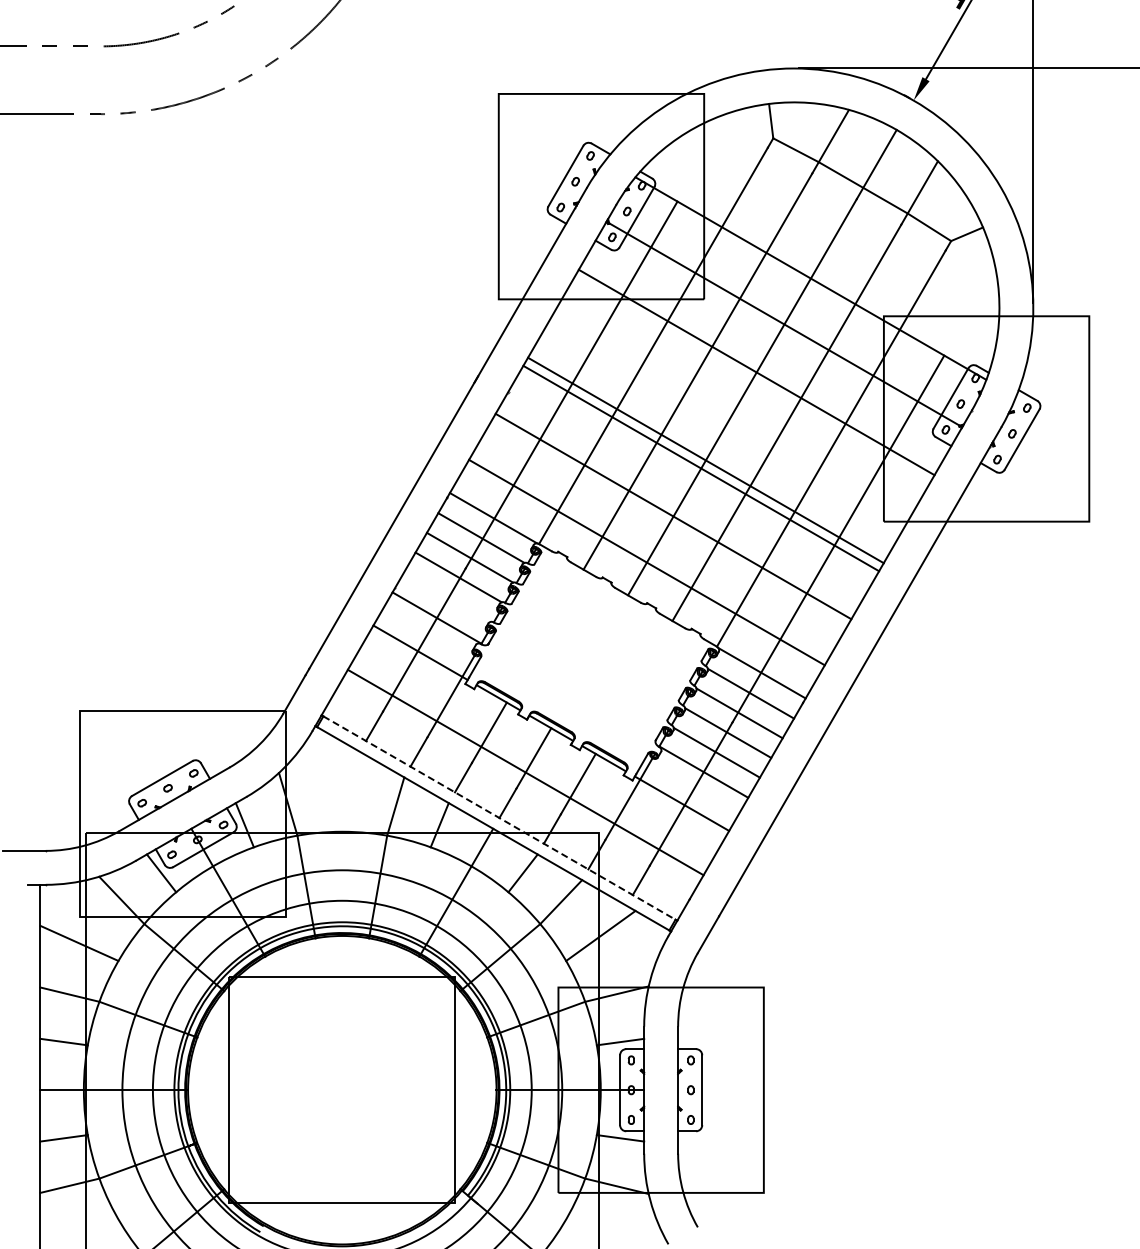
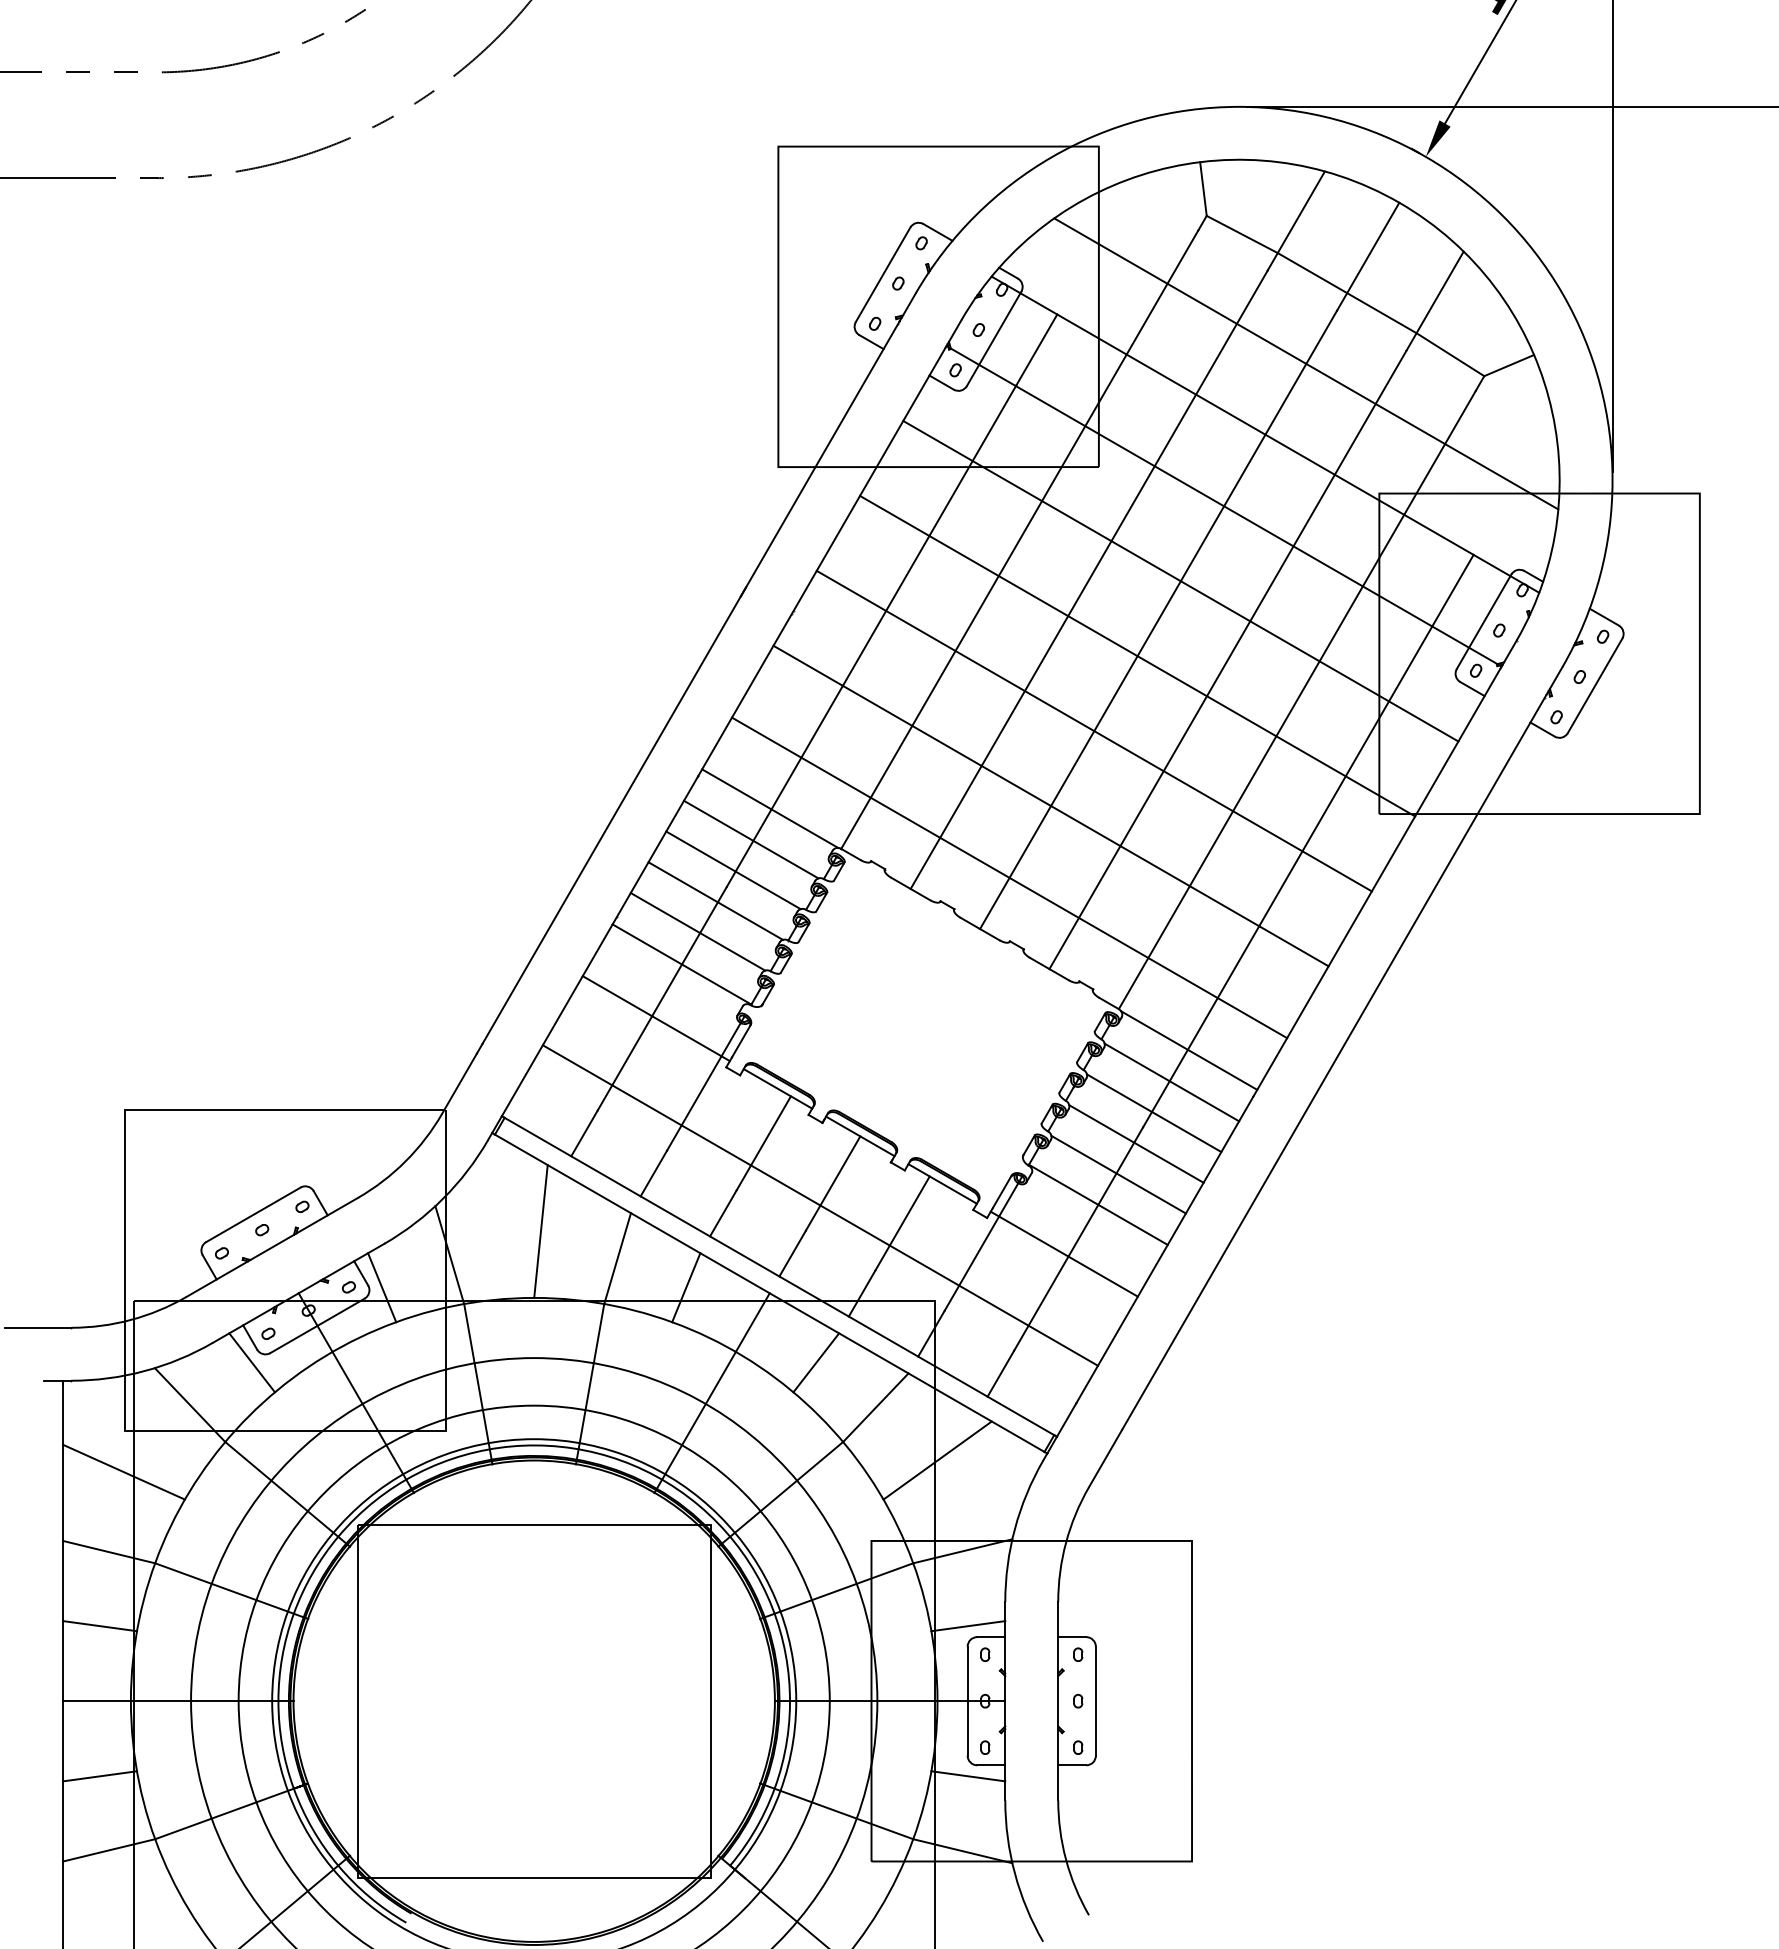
line: (836, 233) -> (1305, 364), added
line: (705, 460) -> (1136, 656), moved
line: (447, 597) -> (698, 932), added
line: (346, 788) -> (540, 1230), added
line: (499, 818) -> (779, 1277), dashed -> solid

